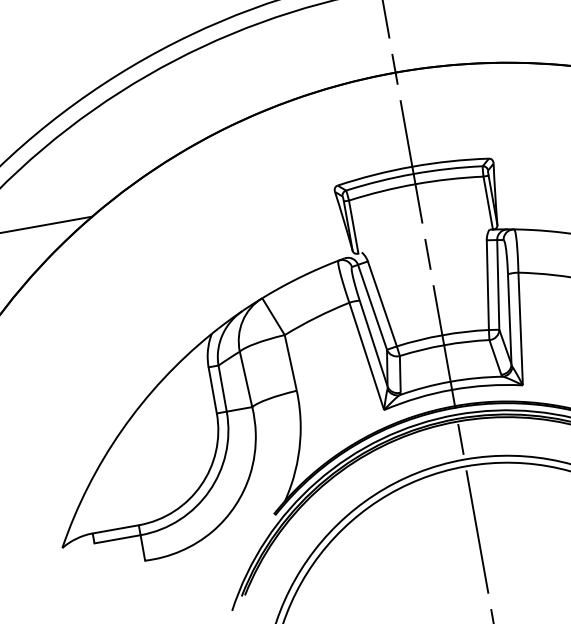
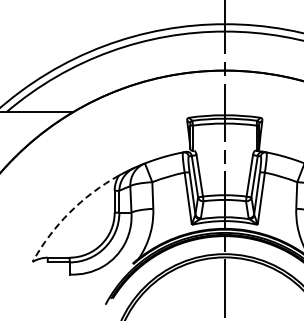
arc: (121, 430) -> (69, 212), solid -> dashed

